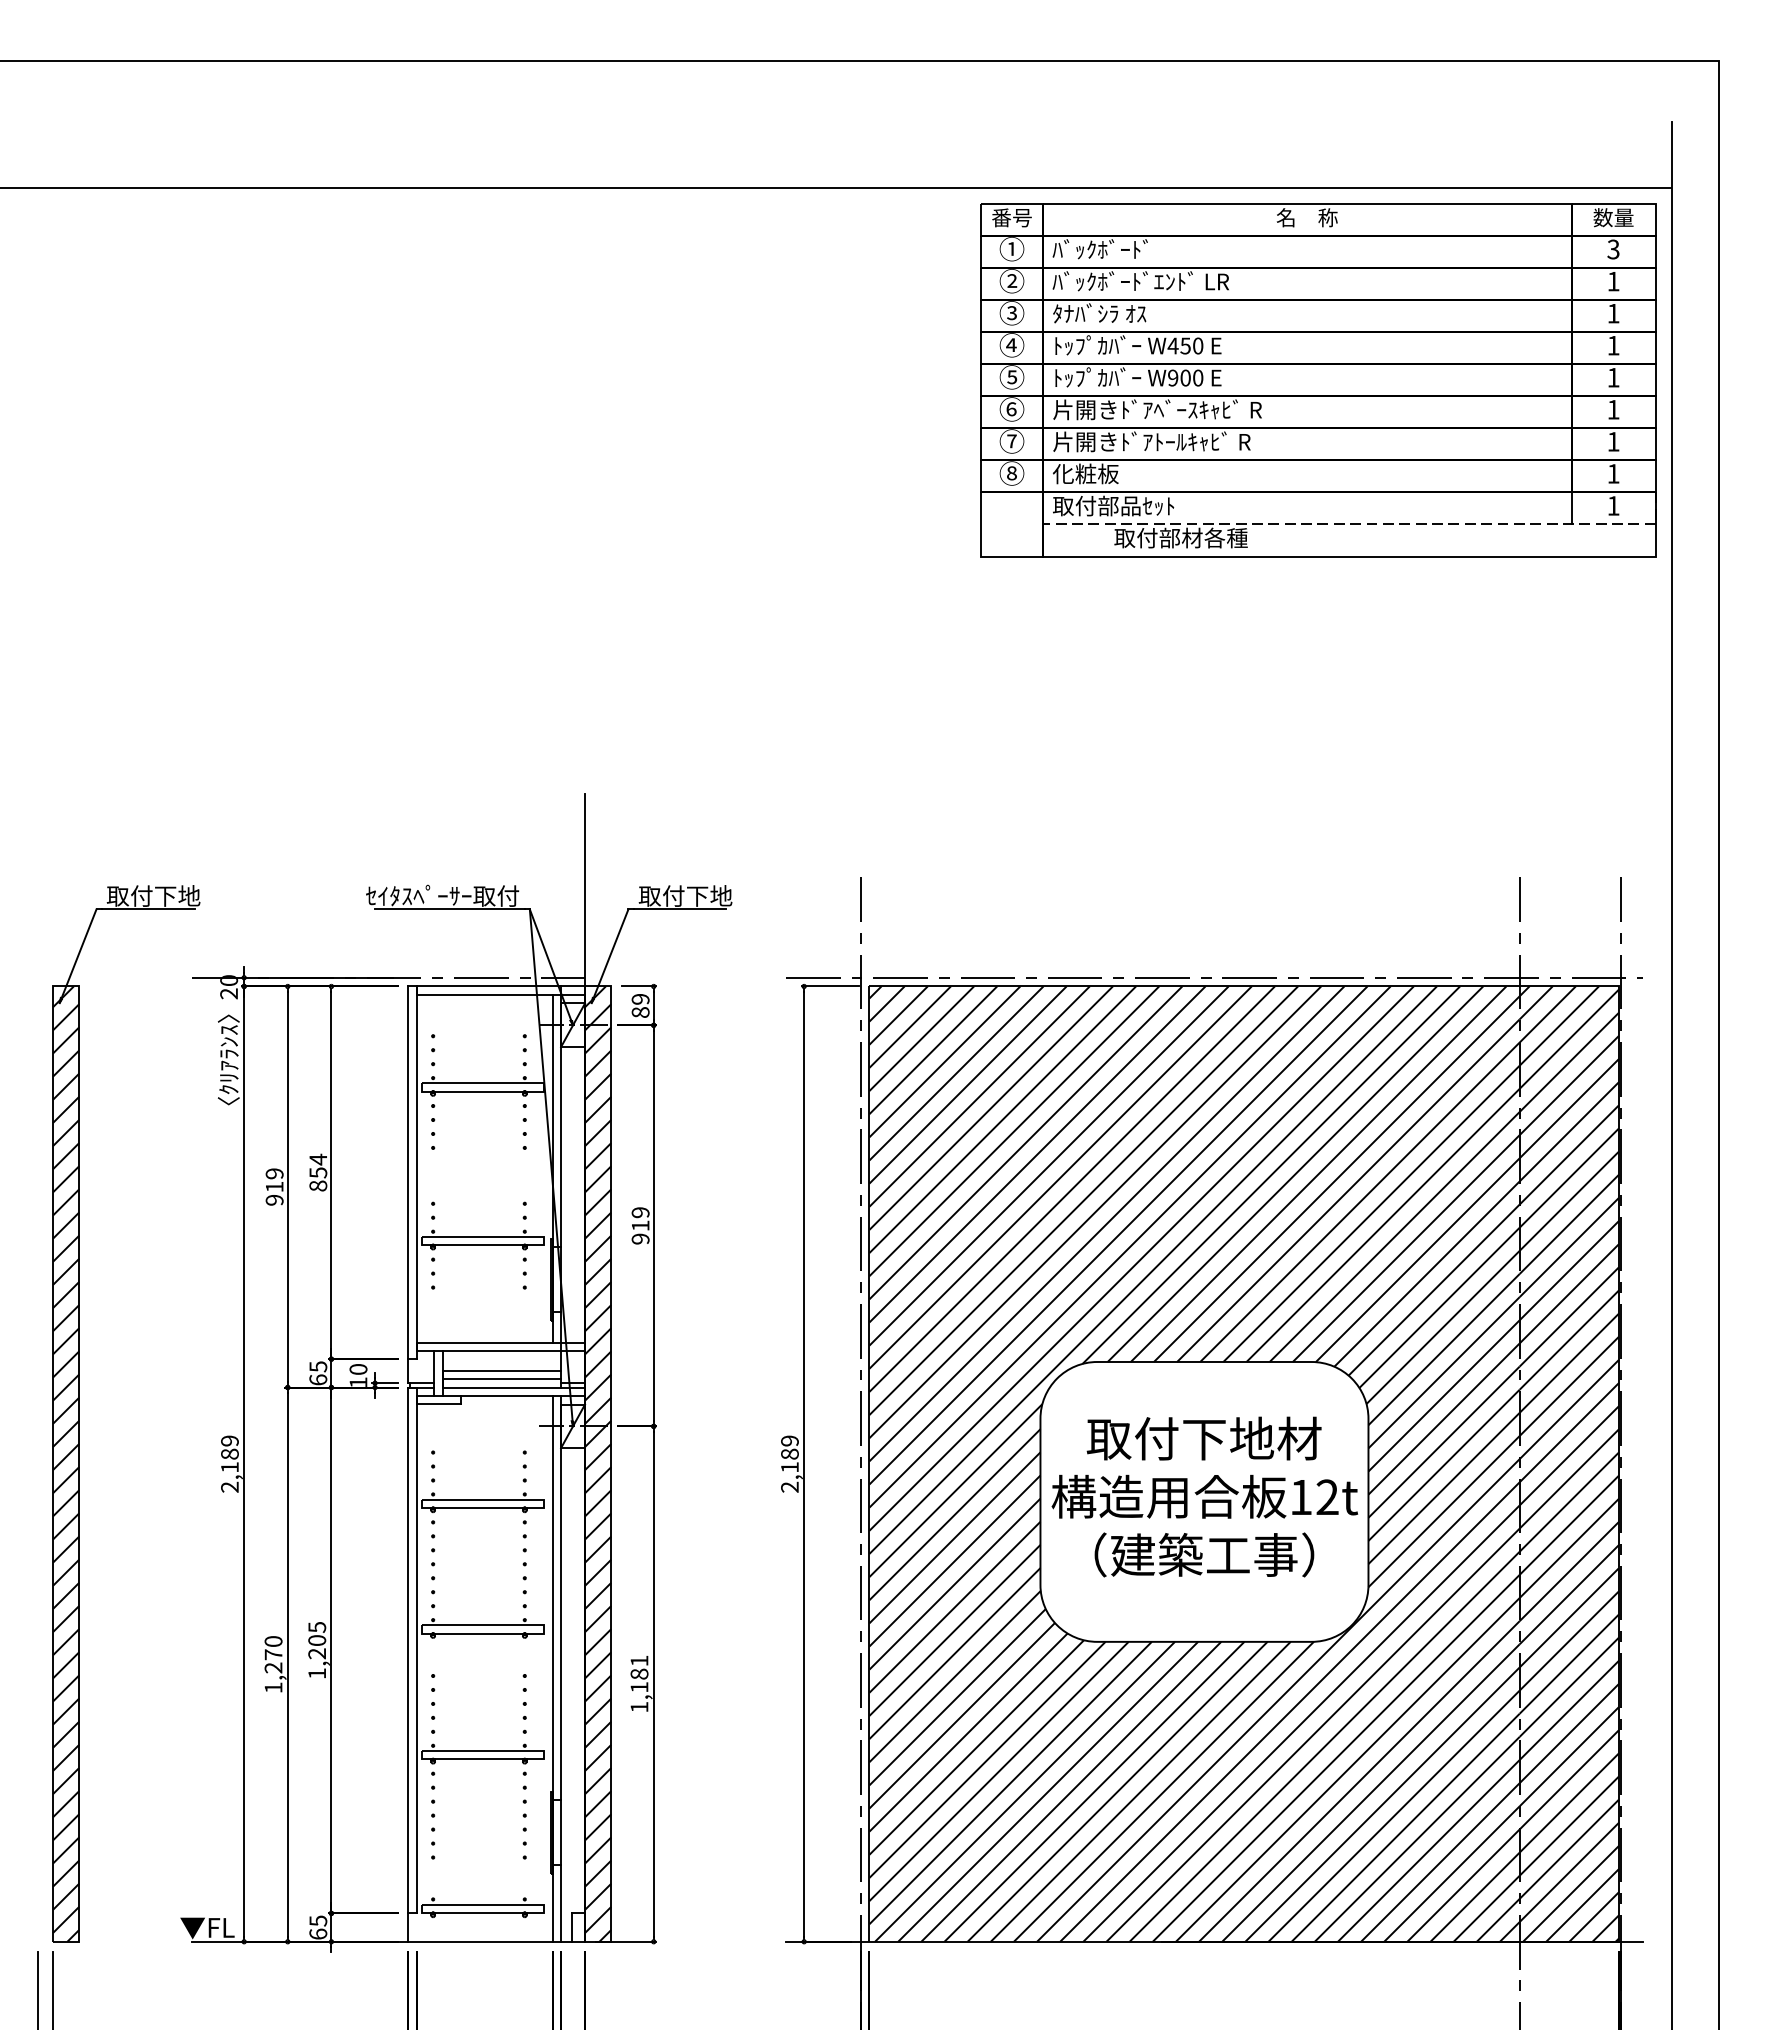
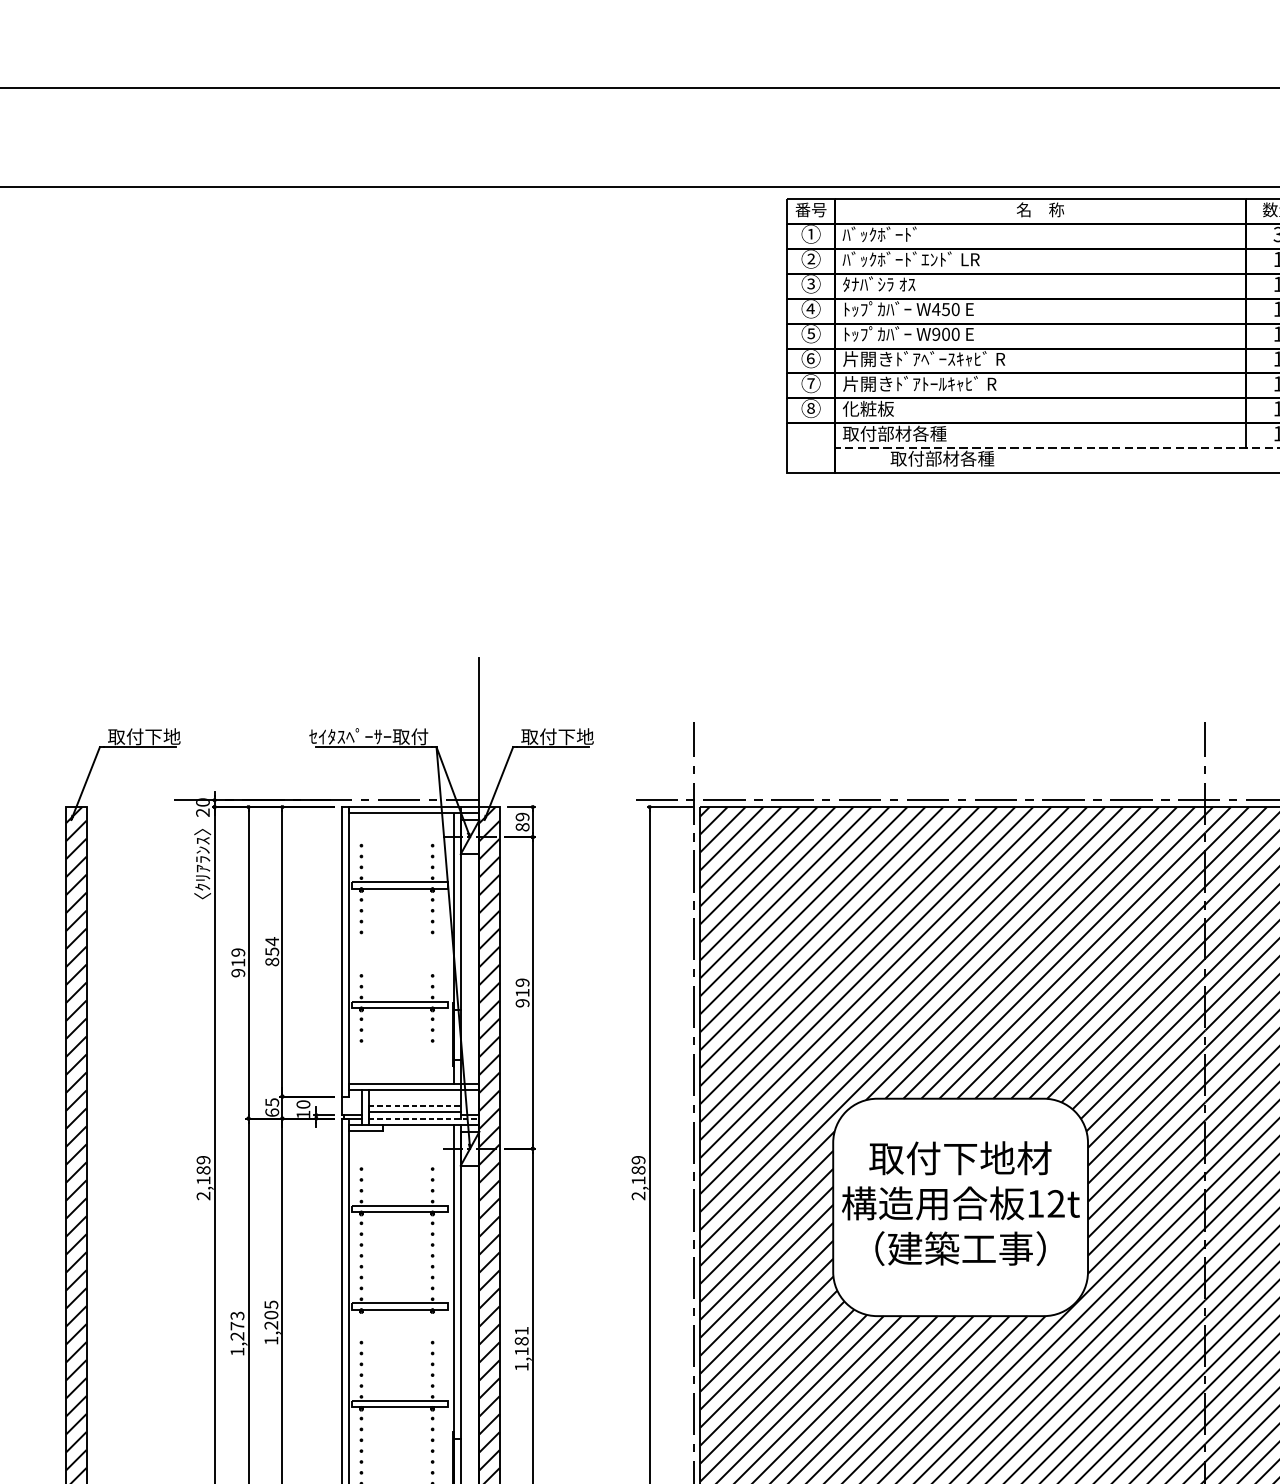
text: (1153, 505) -> (921, 433), 取付部品ｾｯﾄ -> 取付部材各種
line: (502, 1370) -> (415, 1105), solid -> dashed
line: (514, 1387) -> (424, 1118), solid -> dashed
text: (273, 1641) -> (237, 1315), 1,270 -> 1,273

